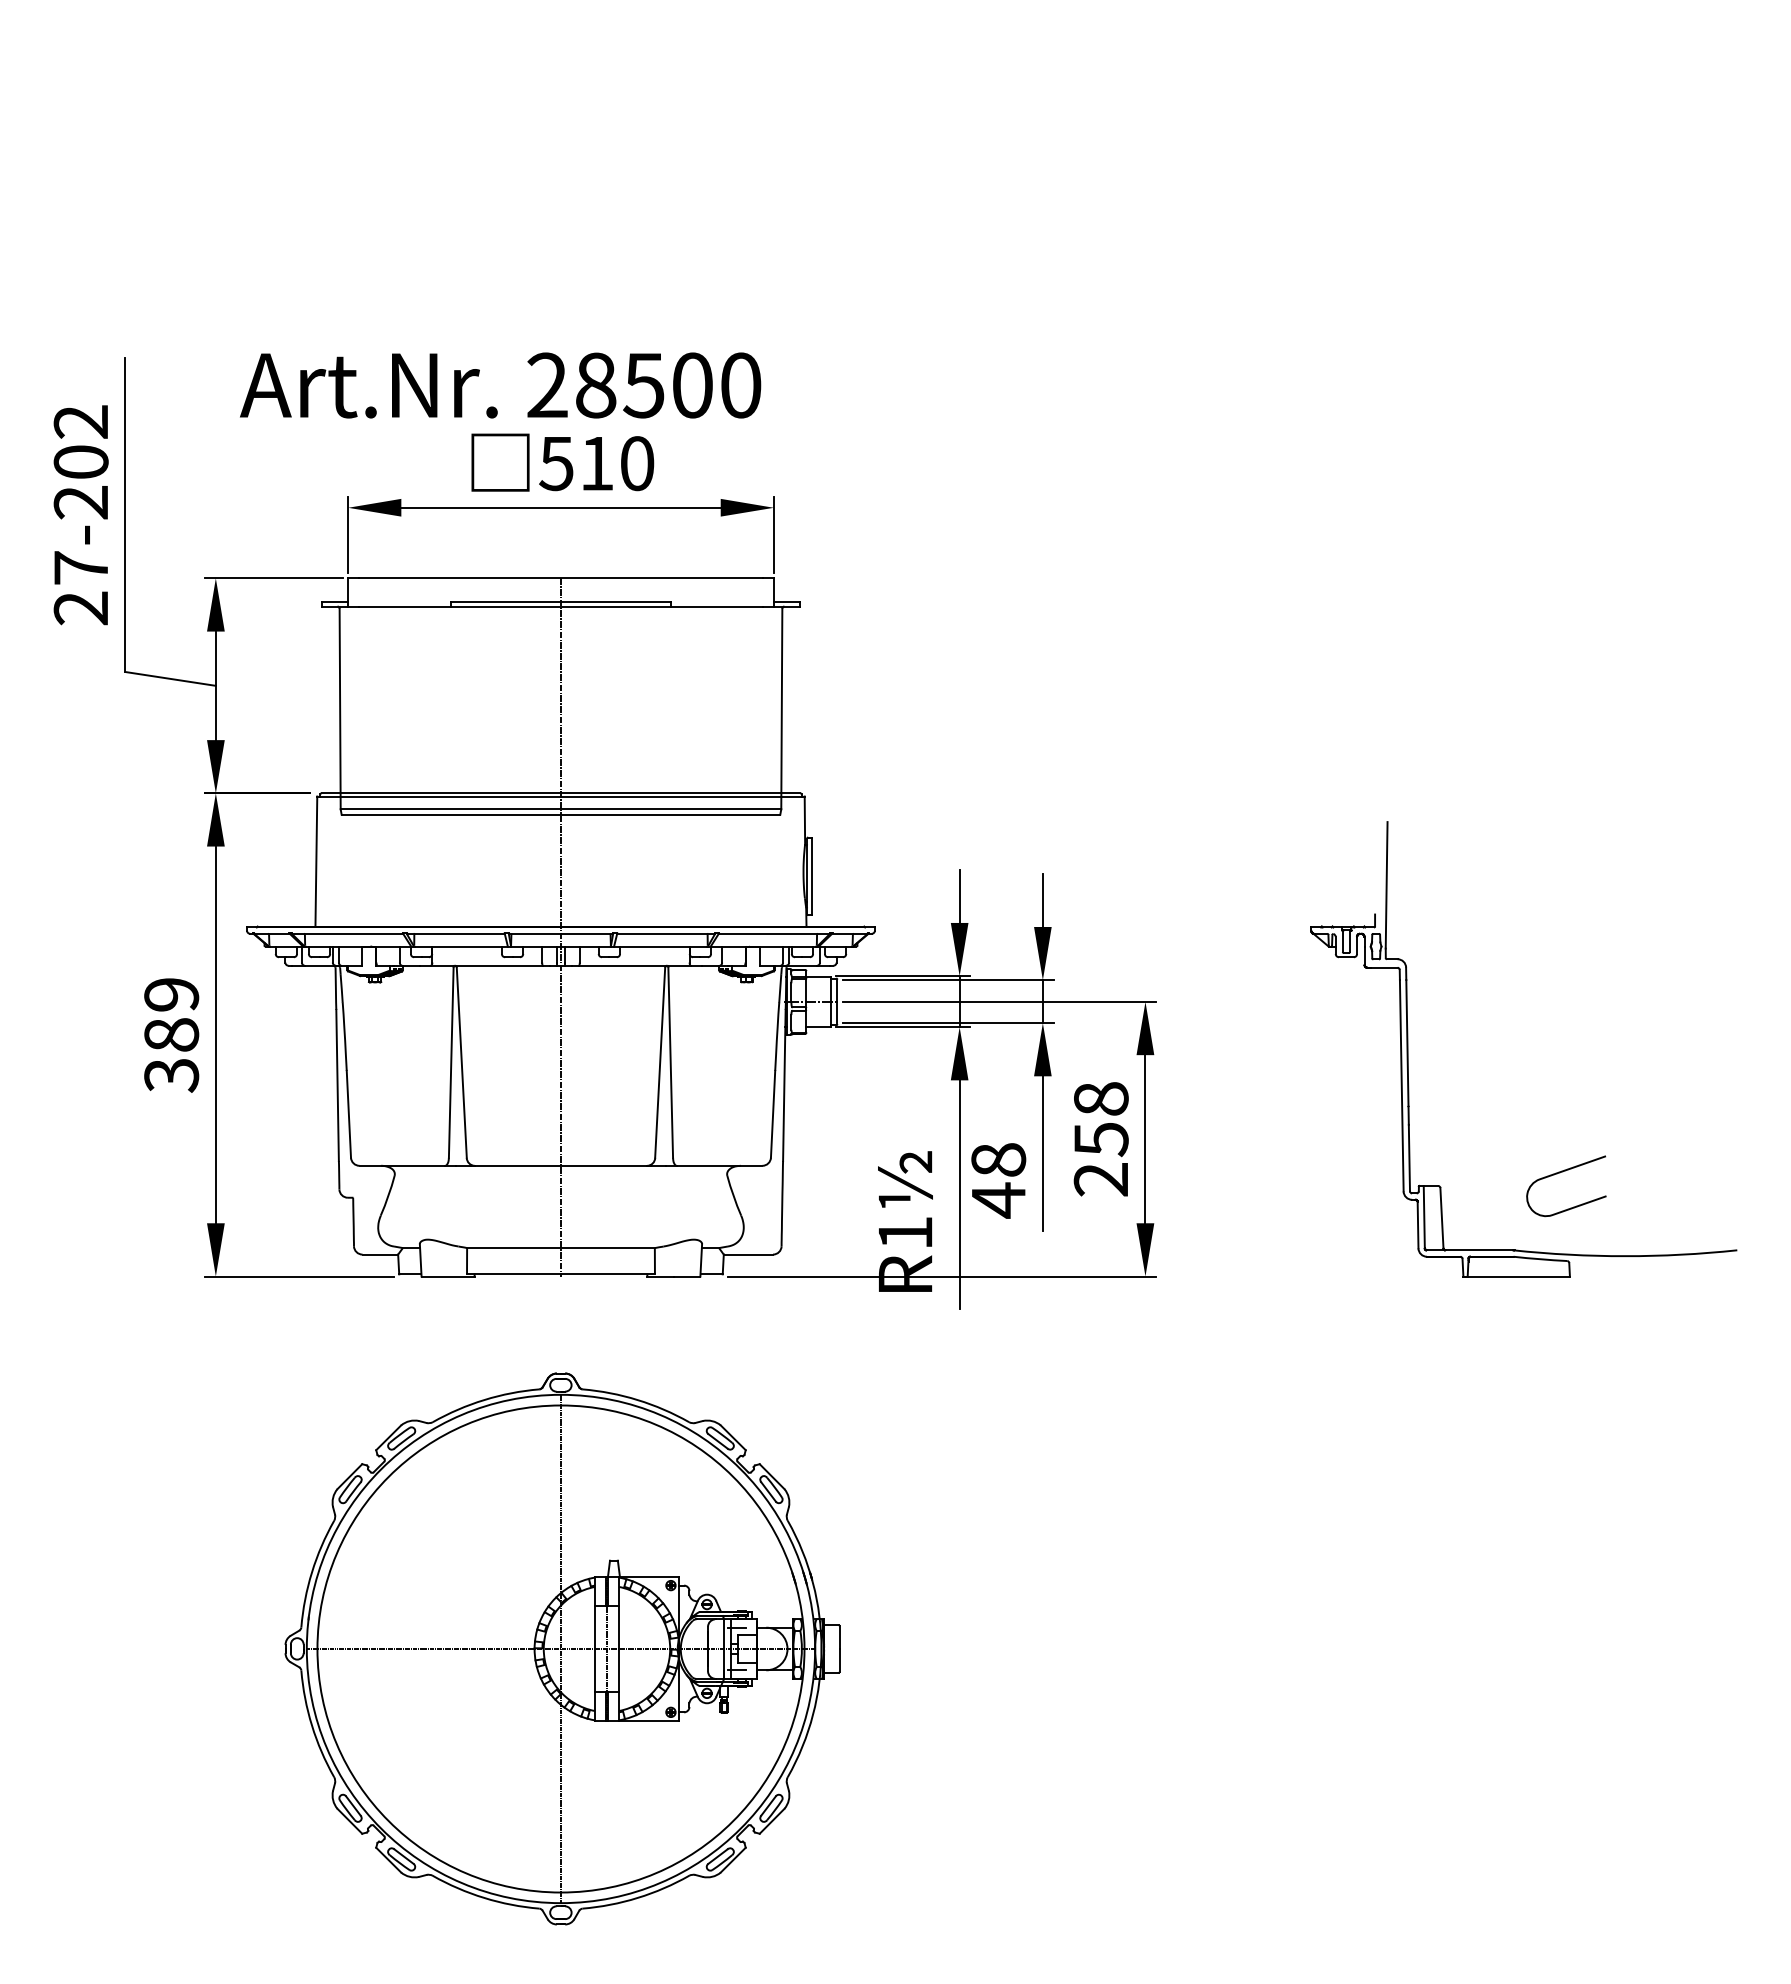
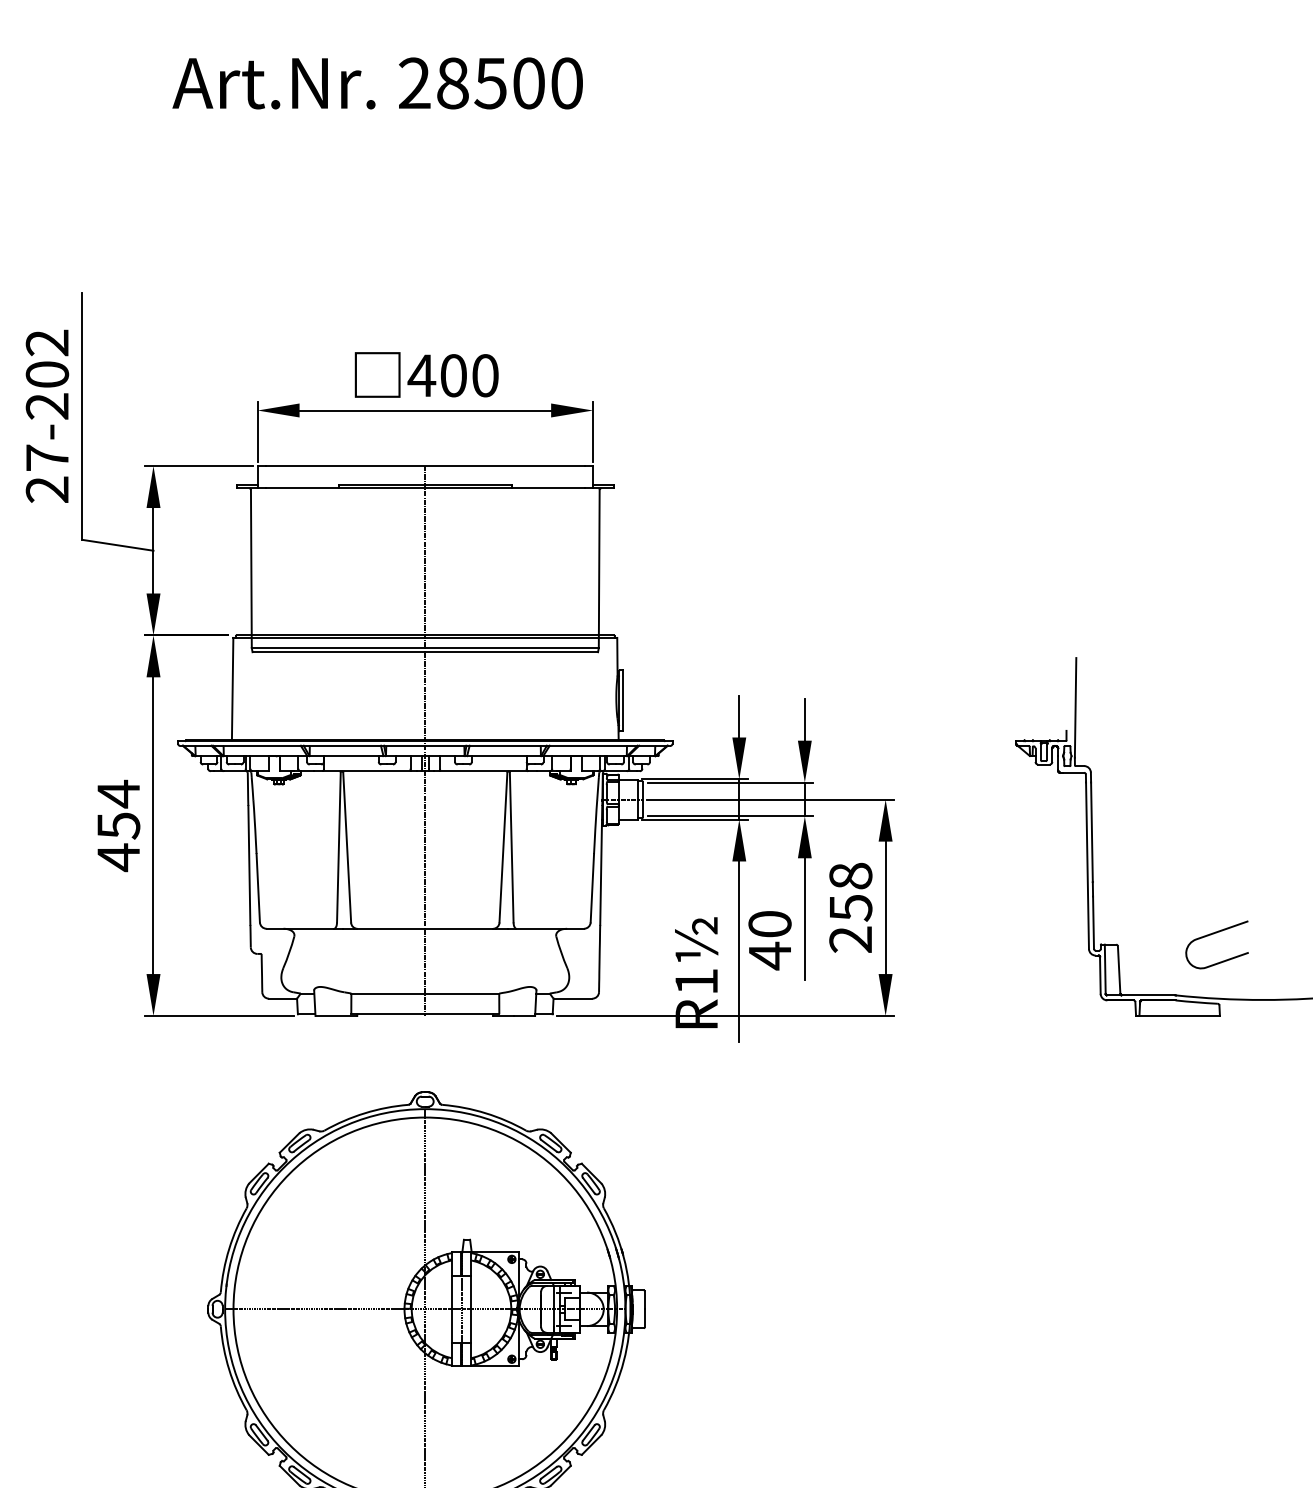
text: (500, 385) -> (377, 83), moved
text: (575, 463) -> (436, 375), 510 -> 400
text: (171, 1034) -> (118, 825), 389 -> 454
text: (998, 1159) -> (769, 923), 48 -> 40

